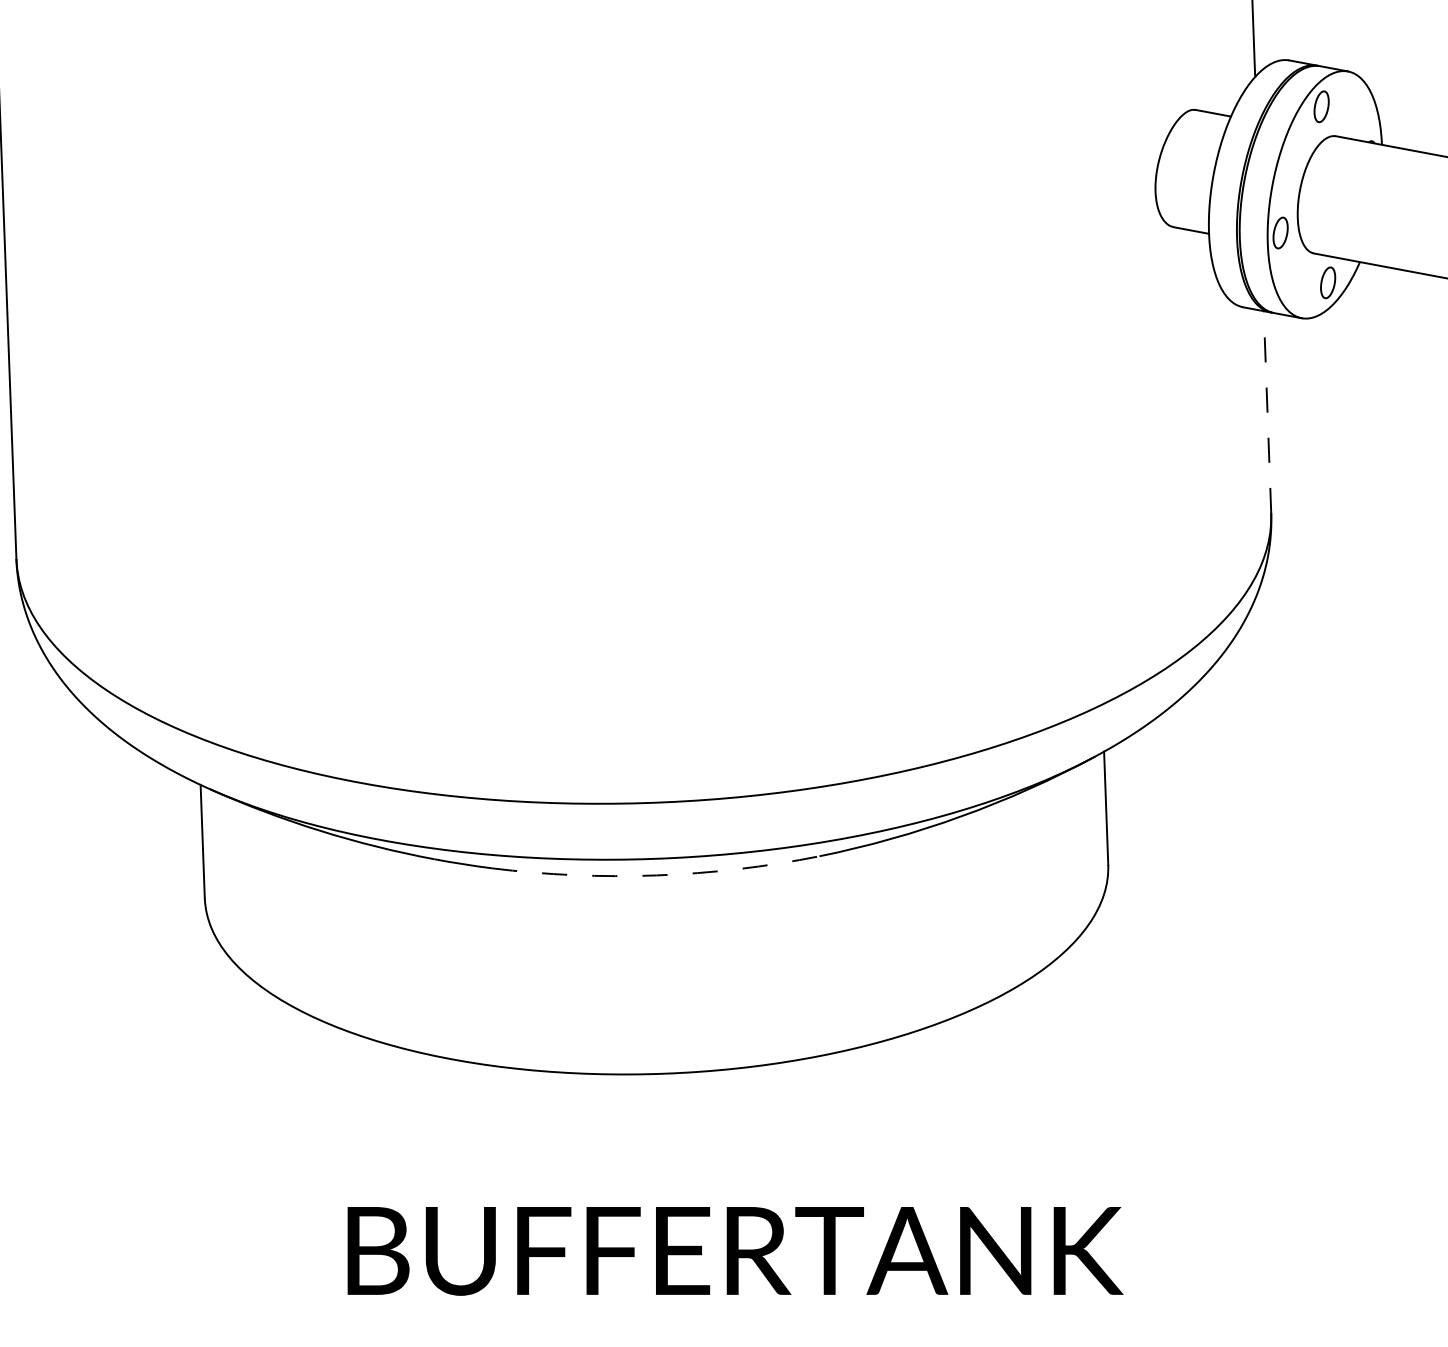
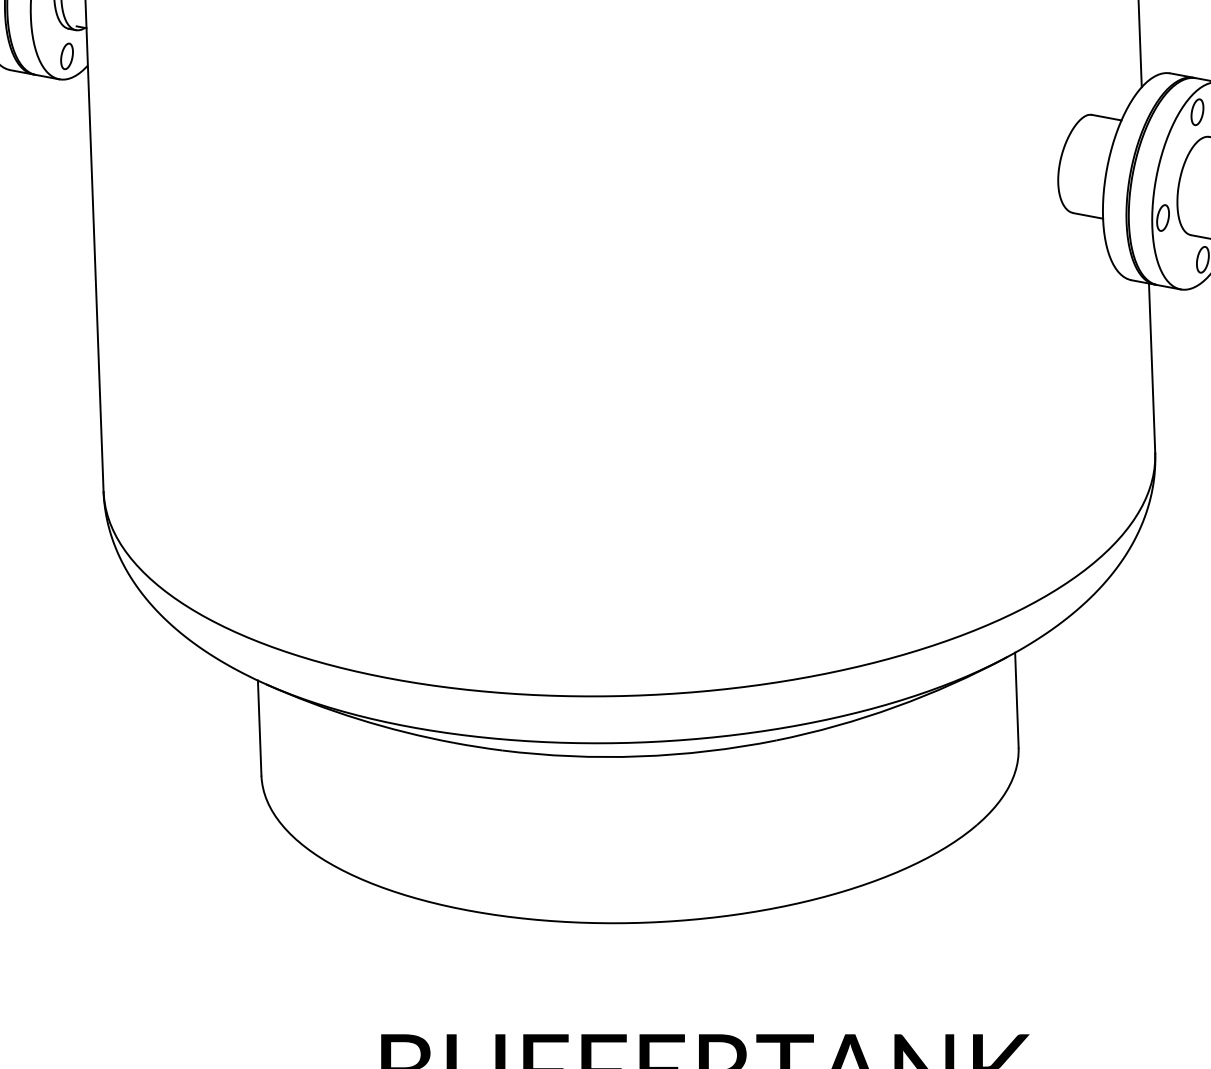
line: (1267, 411) -> (1152, 367), dashed -> solid
arc: (656, 875) -> (640, 756), dashed -> solid

